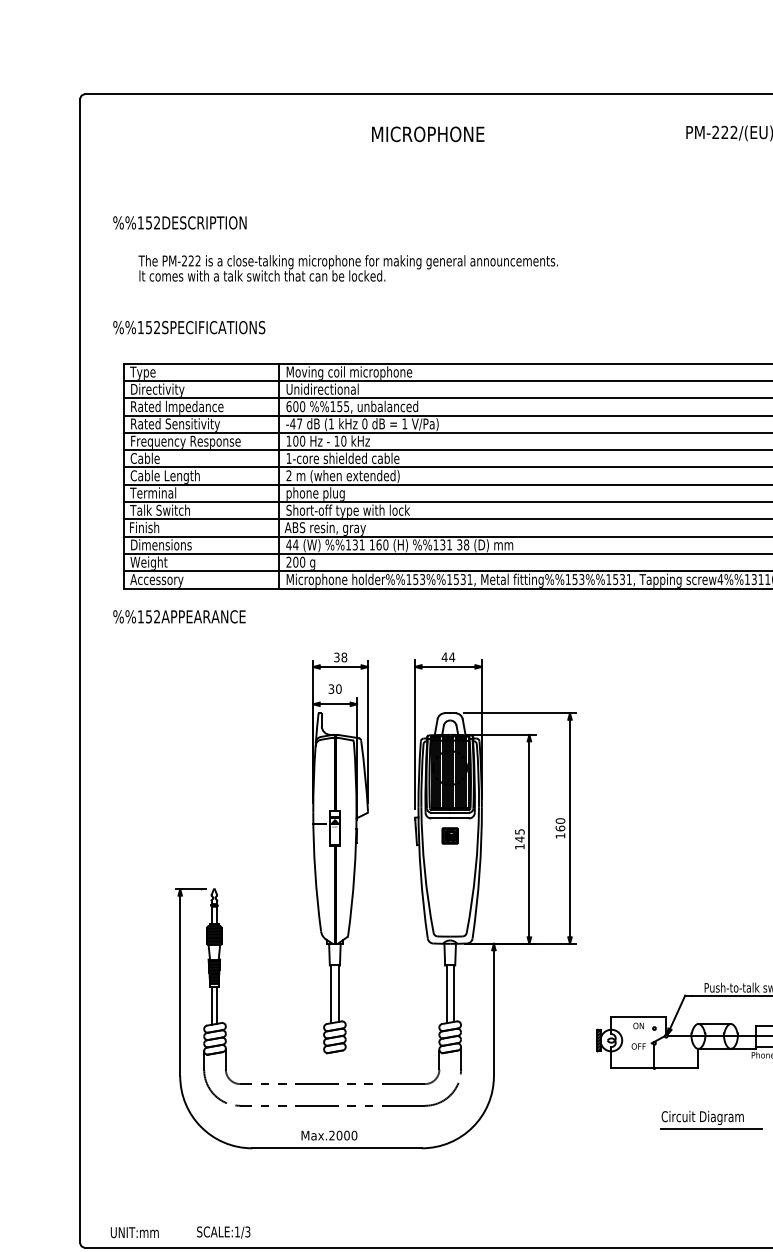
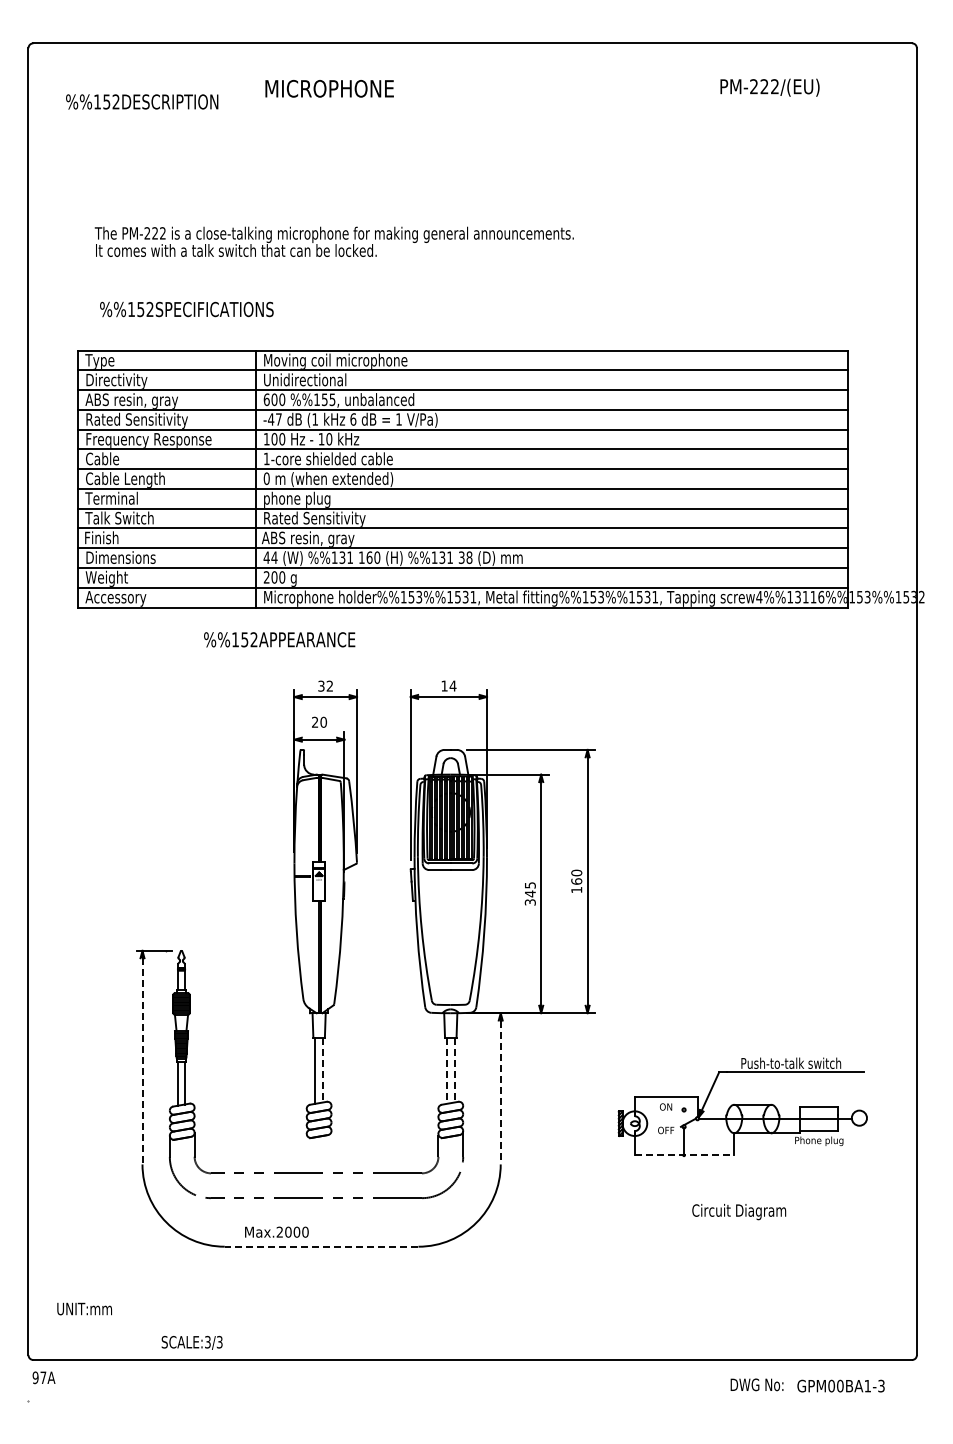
text: (428, 134) -> (329, 88), moved
text: (180, 222) -> (142, 101), moved
text: (188, 327) -> (186, 309), moved
text: (176, 407) -> (138, 400), Rated lmpedance -> ABS resin, gray
text: (364, 423) -> (353, 419), 0 -> 6
text: (288, 475) -> (266, 478), 2 -> 0
text: (347, 510) -> (333, 518), Short-off type with lock -> Rated Sensitivity
text: (179, 616) -> (279, 639), moved
text: (343, 656) -> (329, 685), 38 -> 32
text: (444, 656) -> (444, 685), 44 -> 14
text: (331, 689) -> (315, 722), 30 -> 20
part: (449, 835) -> (450, 889), removed
text: (519, 846) -> (529, 902), 145 -> 345
line: (180, 986) -> (142, 1061), solid -> dashed
line: (338, 994) -> (323, 1070), solid -> dashed
line: (446, 994) -> (446, 1070), solid -> dashed
line: (453, 994) -> (454, 1070), solid -> dashed
line: (493, 1013) -> (500, 1092), solid -> dashed
line: (654, 1068) -> (684, 1155), solid -> dashed
line: (710, 1128) -> (748, 1224), removed
text: (329, 1134) -> (276, 1231), moved
line: (336, 1148) -> (321, 1246), solid -> dashed
text: (237, 1231) -> (207, 1341), SCALE:1/3 -> SCALE:3/3
text: (134, 1232) -> (84, 1308), moved

